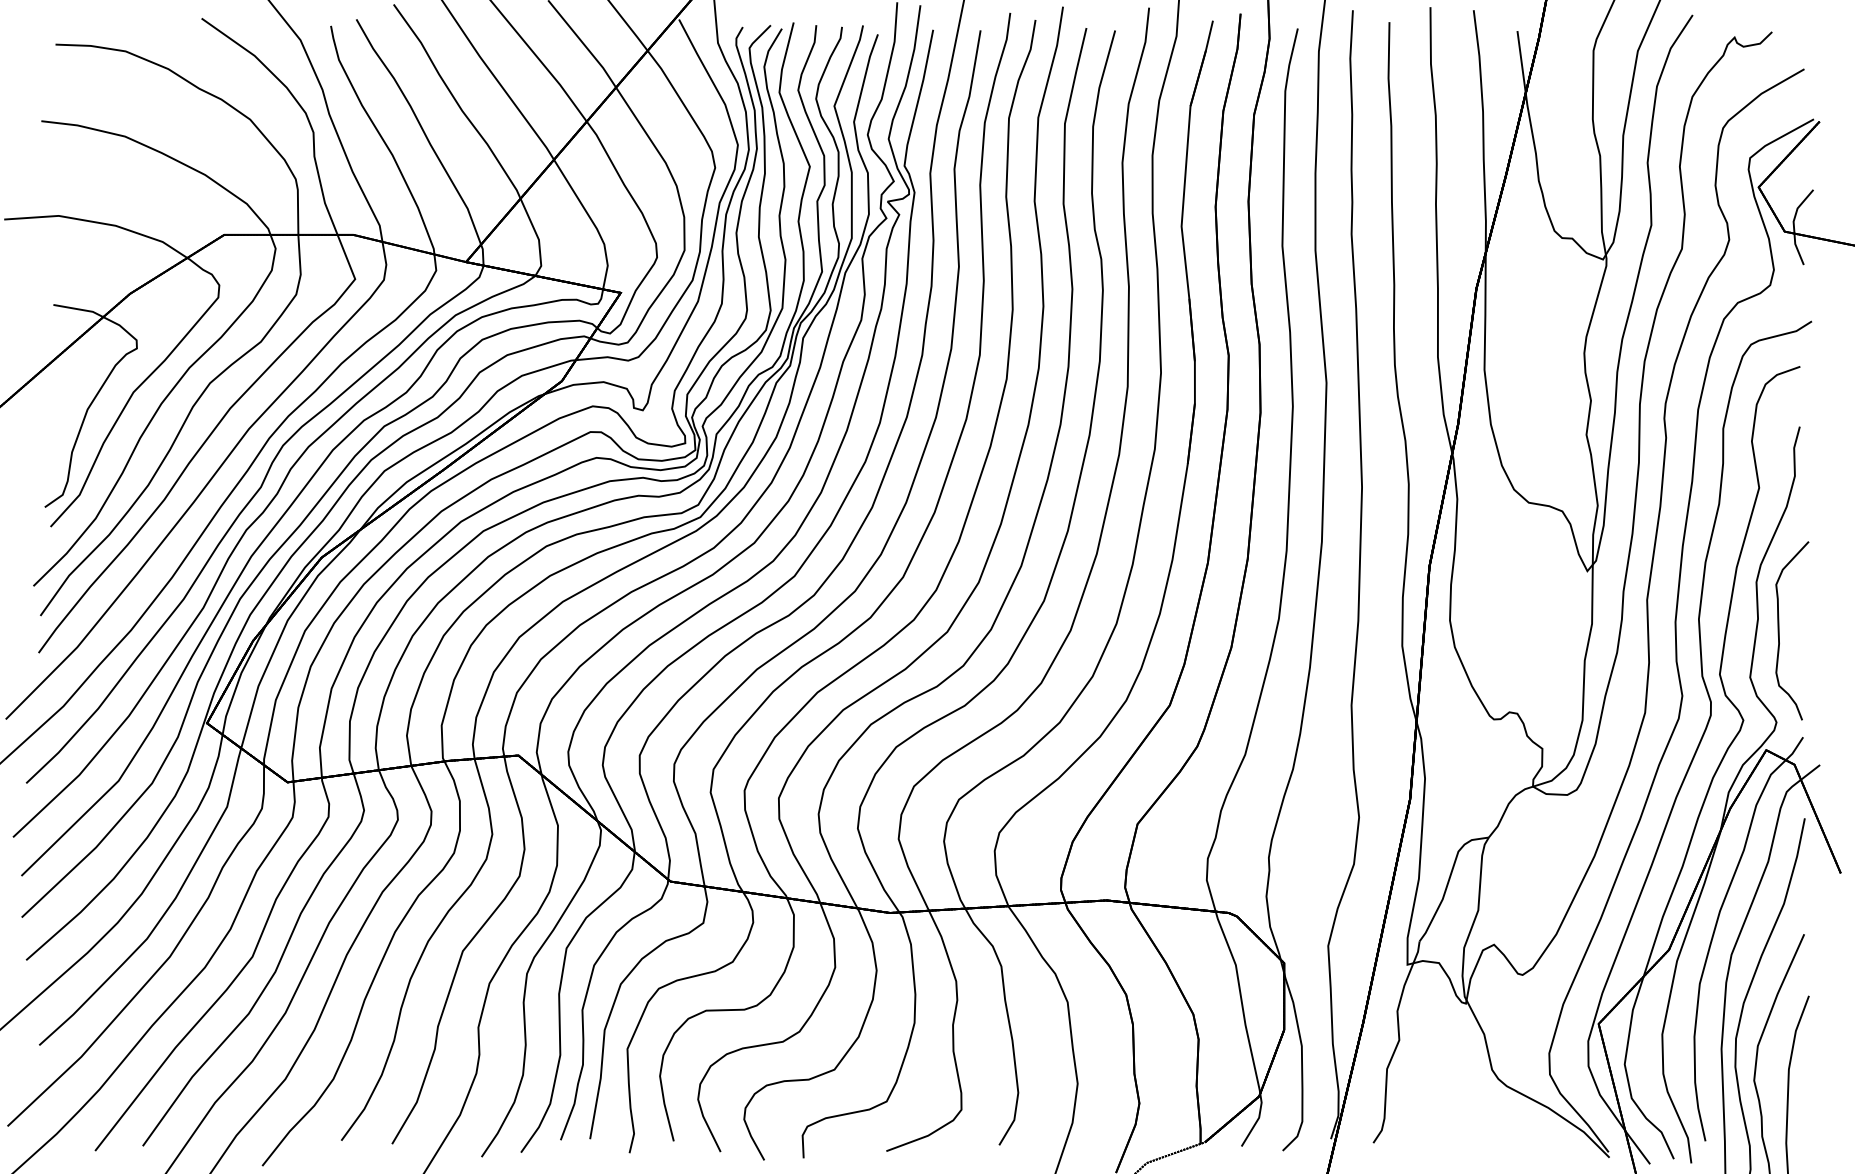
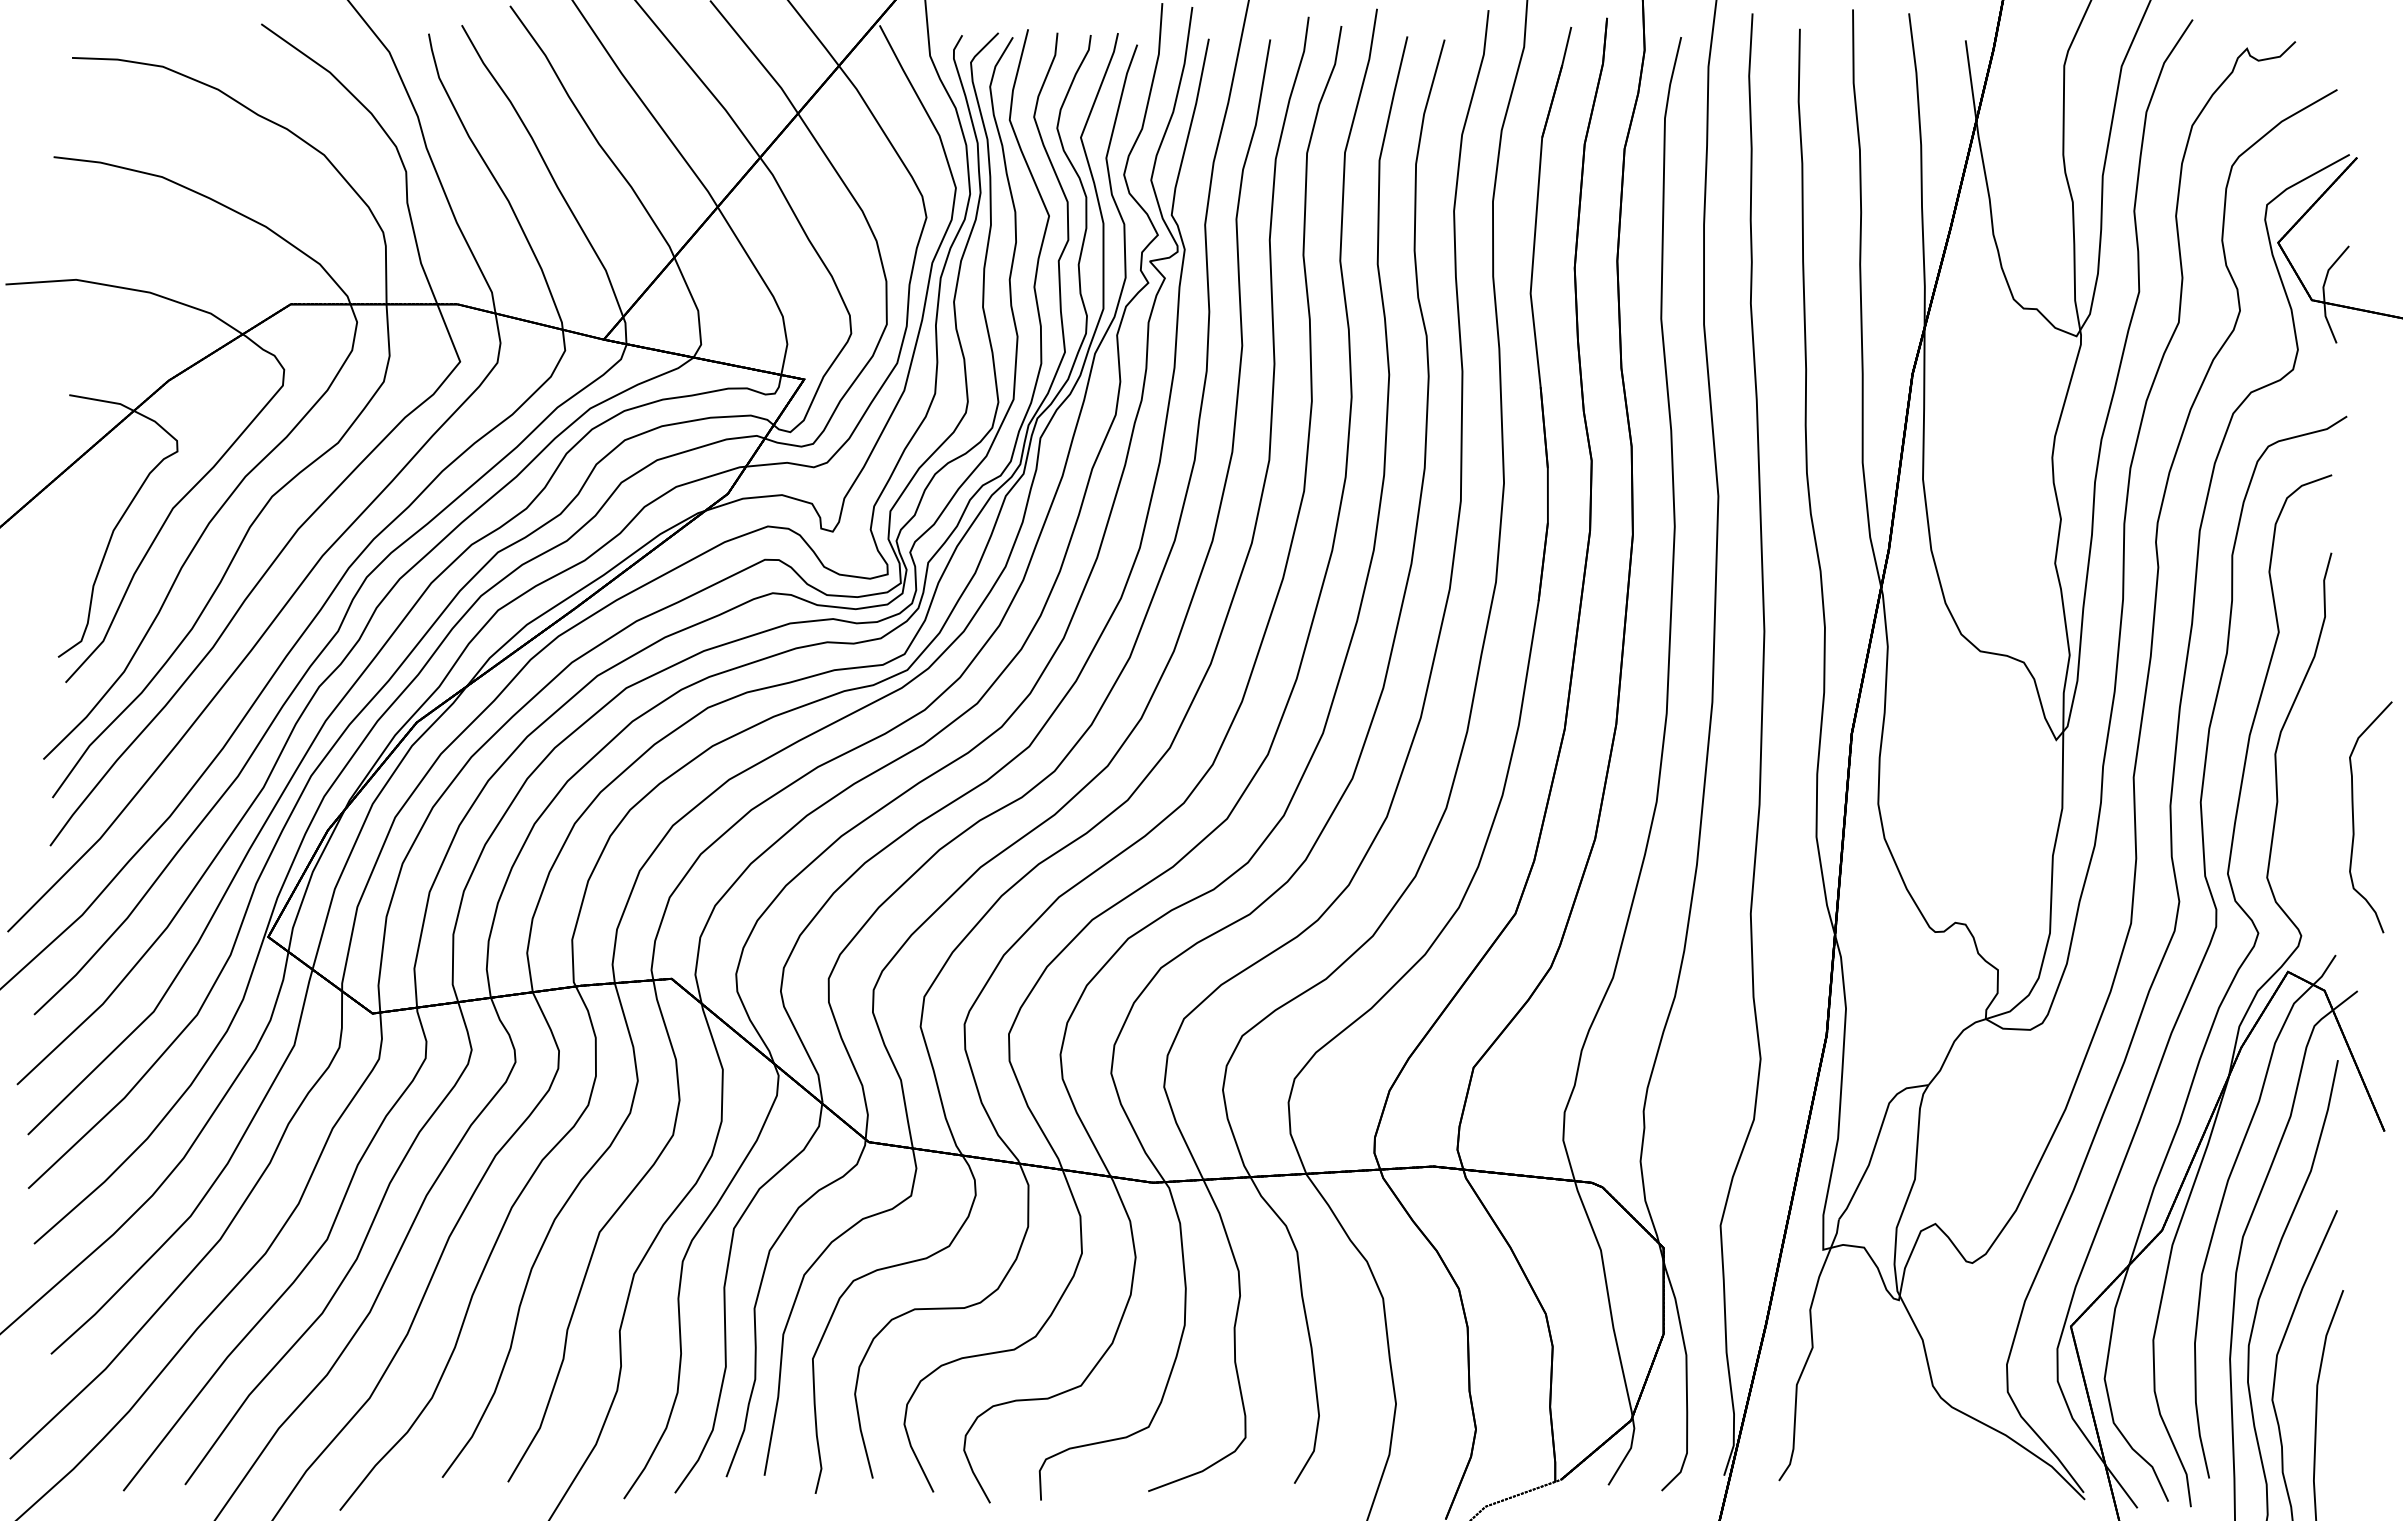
curve: (1779, 633) -> (2354, 820), moved

